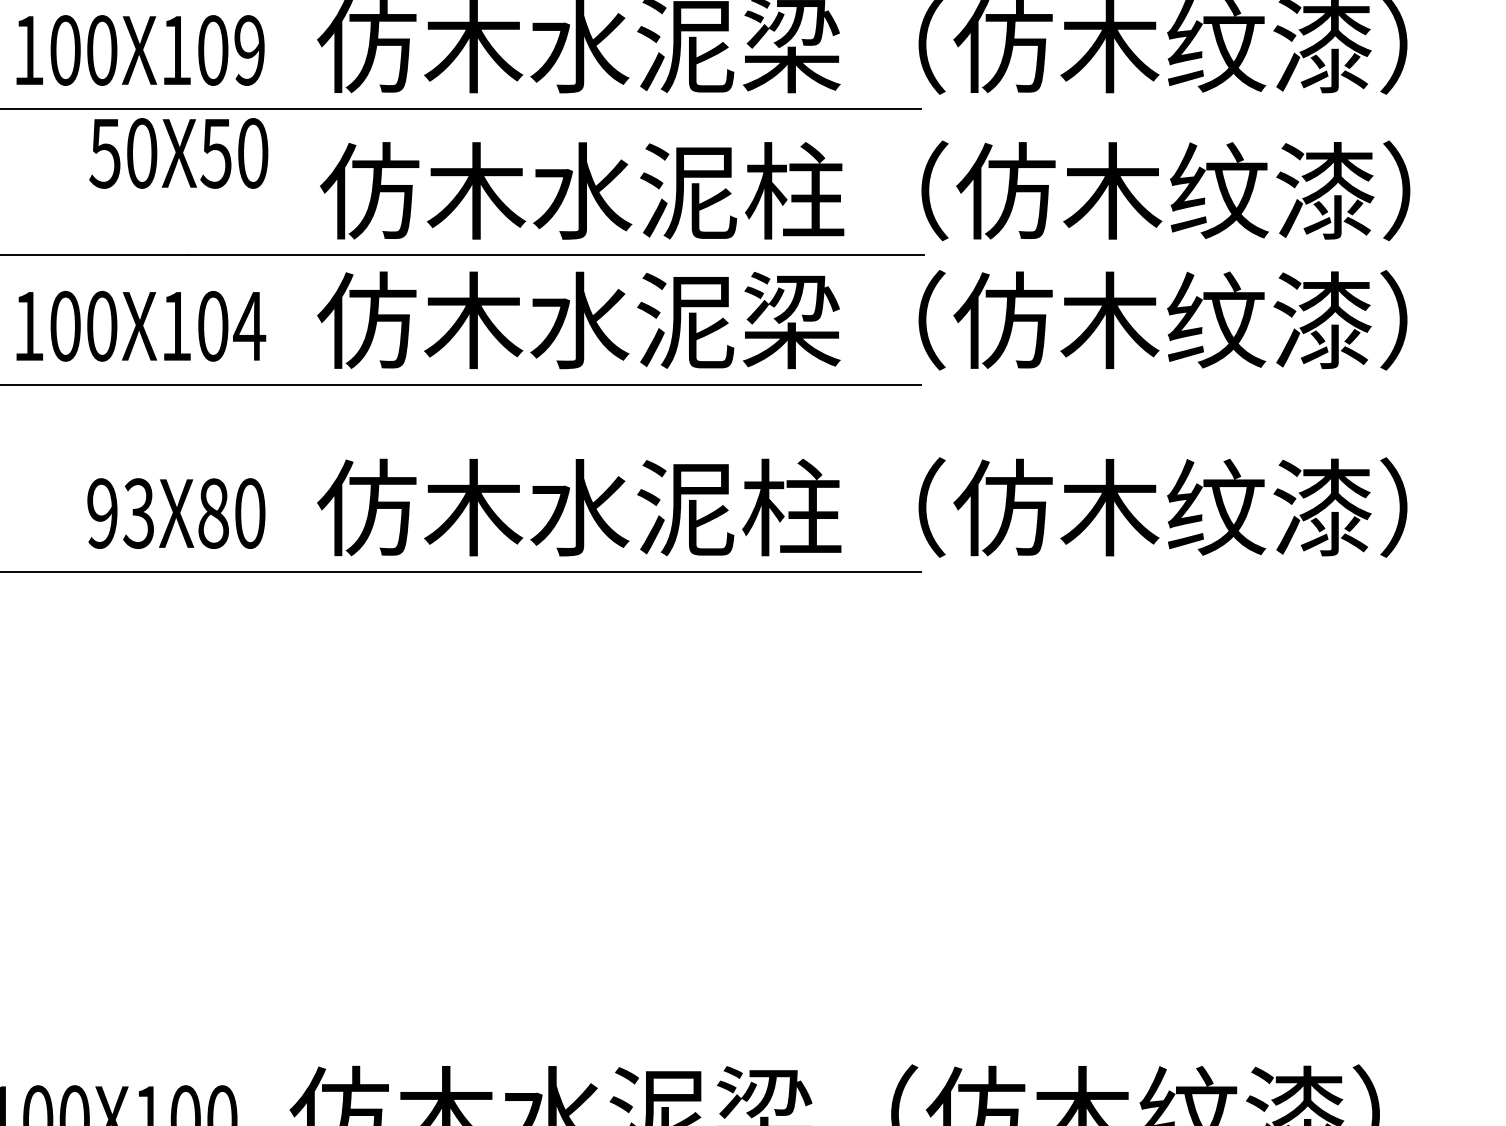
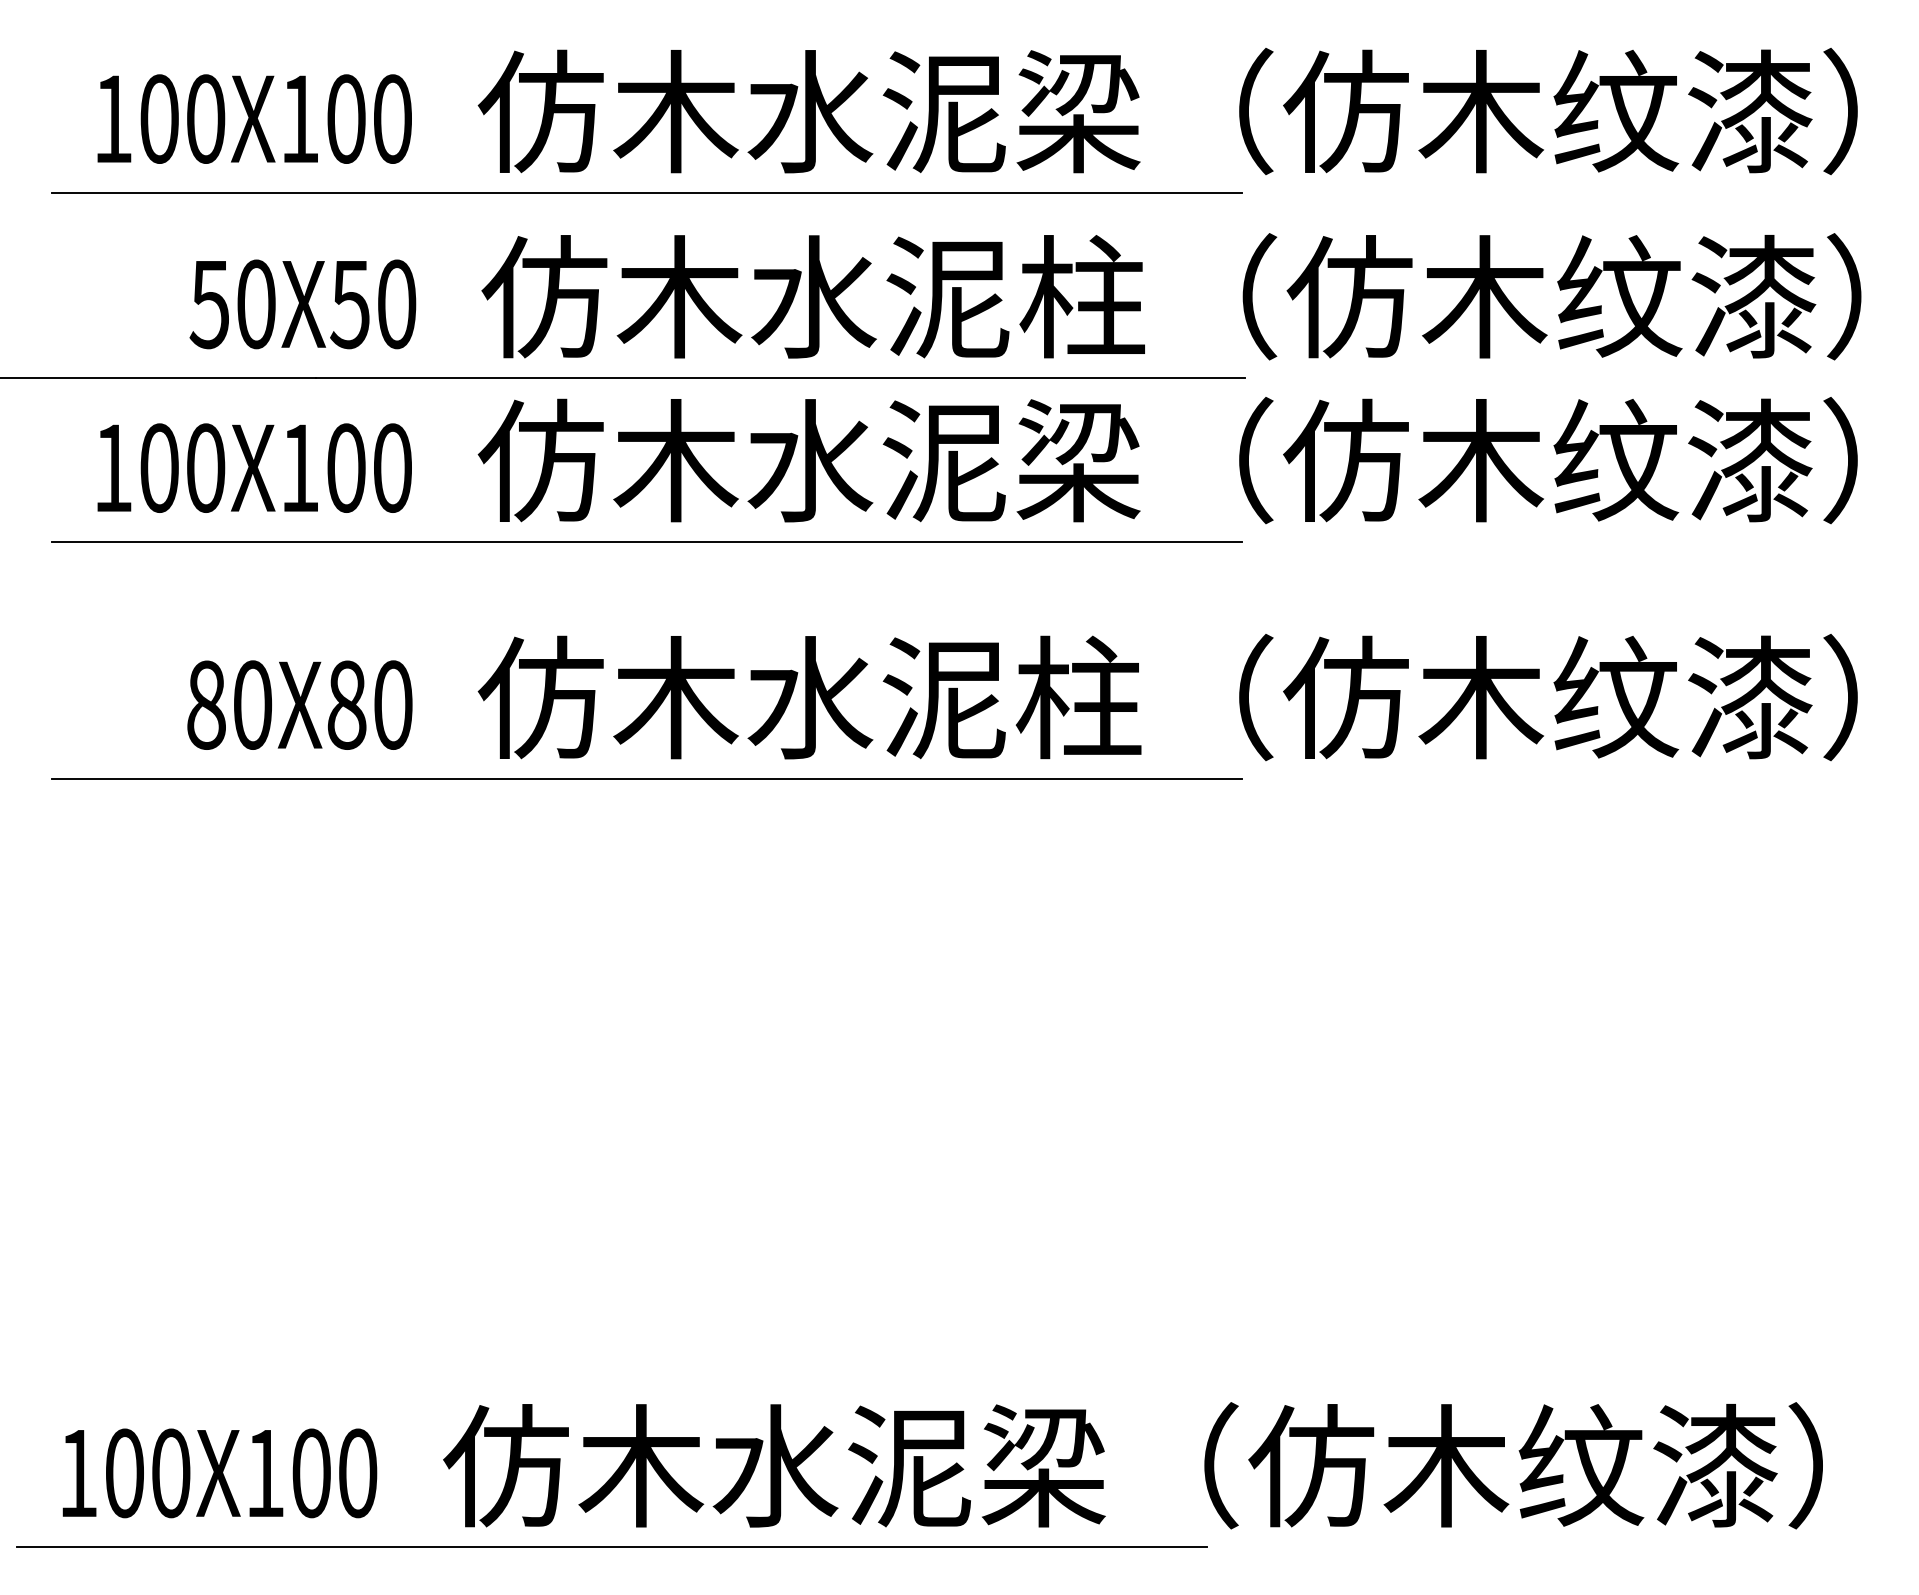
text: (249, 50) -> (392, 118), 100X109 -> 100X100
text: (178, 153) -> (302, 304), moved
text: (249, 325) -> (392, 467), 100X104 -> 100X100
text: (120, 513) -> (229, 704), 93X80 -> 80X80

